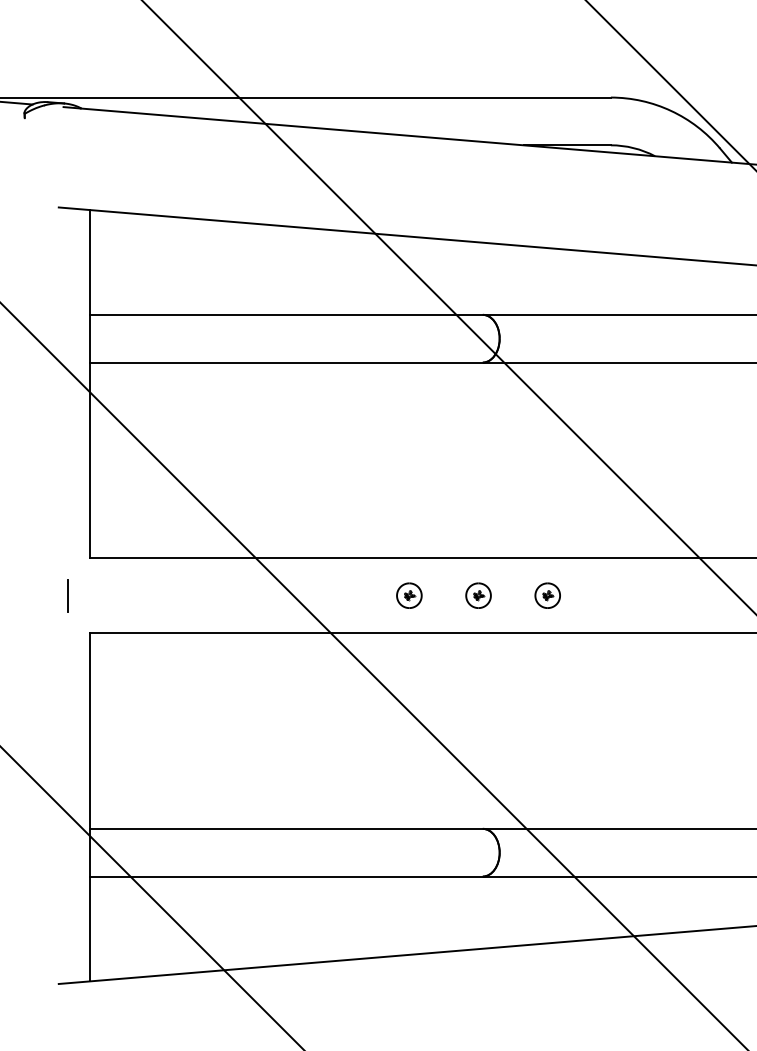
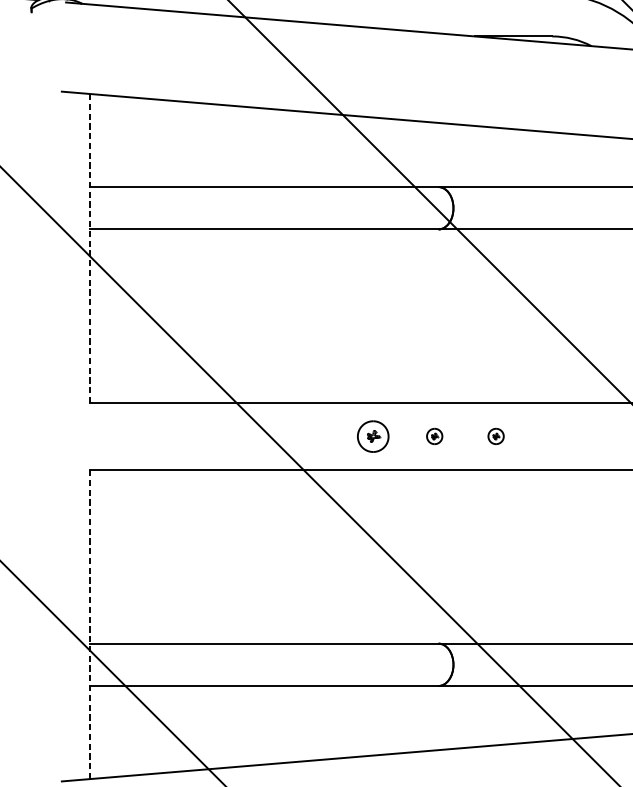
line: (89, 383) -> (89, 248), solid -> dashed
line: (68, 595) -> (70, 436), removed
part: (409, 595) -> (373, 436), size x1.4
part: (478, 595) -> (434, 436), size x0.7
part: (547, 595) -> (495, 436), size x0.7
line: (89, 806) -> (89, 623), solid -> dashed

